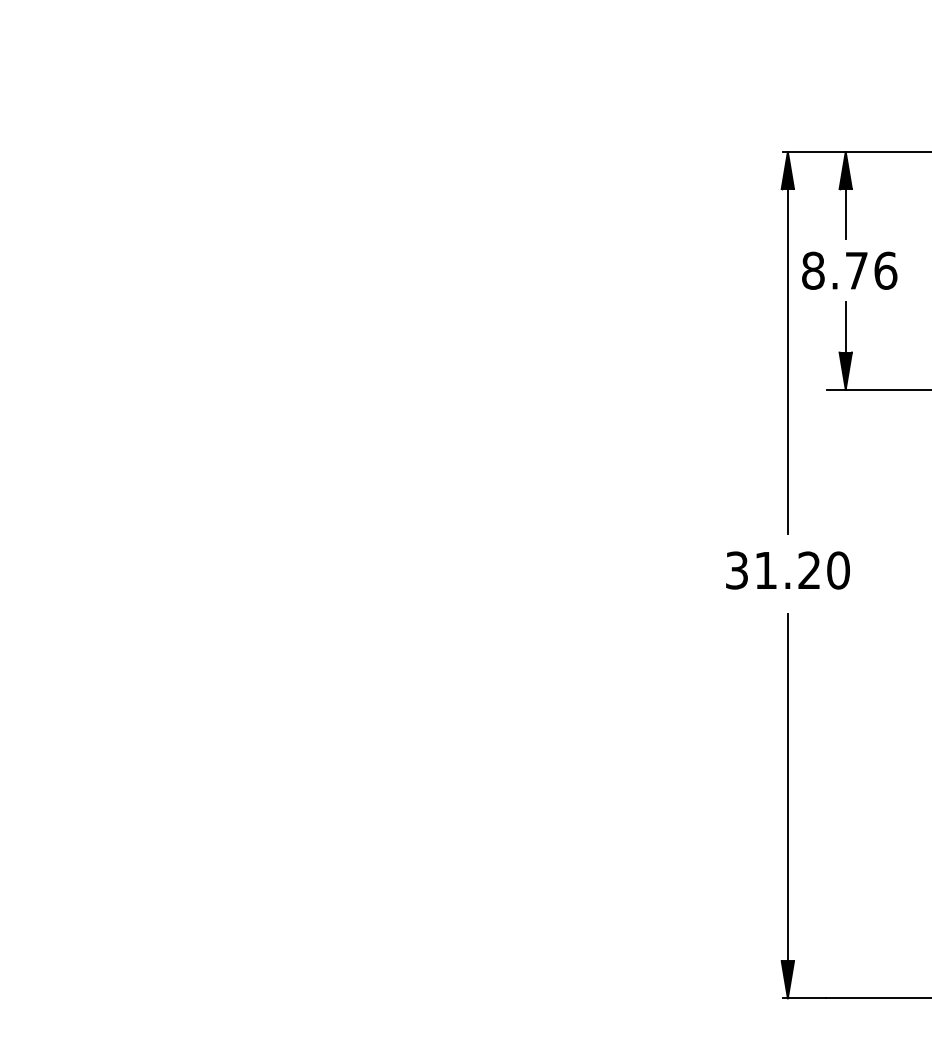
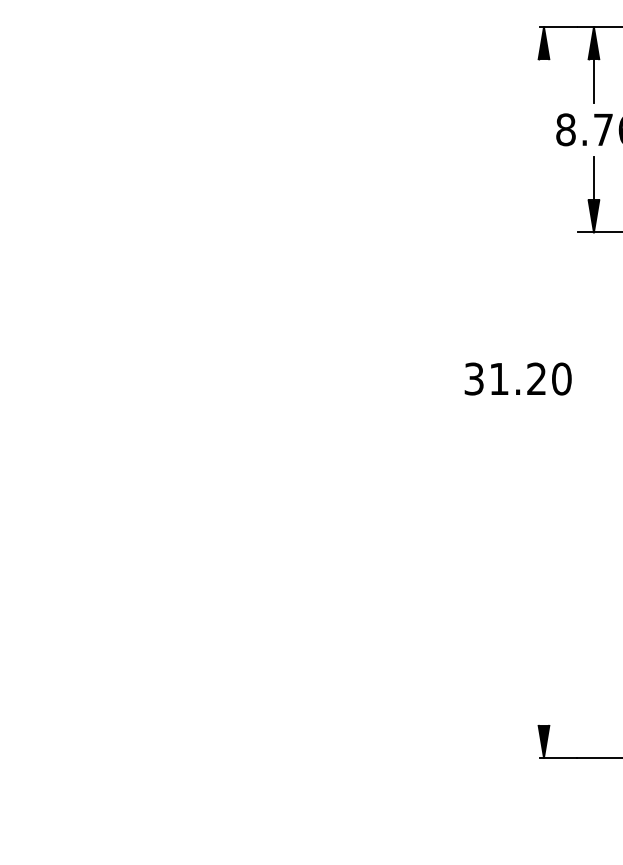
line: (787, 345) -> (543, 194), removed
text: (787, 570) -> (517, 379), moved
line: (787, 803) -> (543, 589), removed

